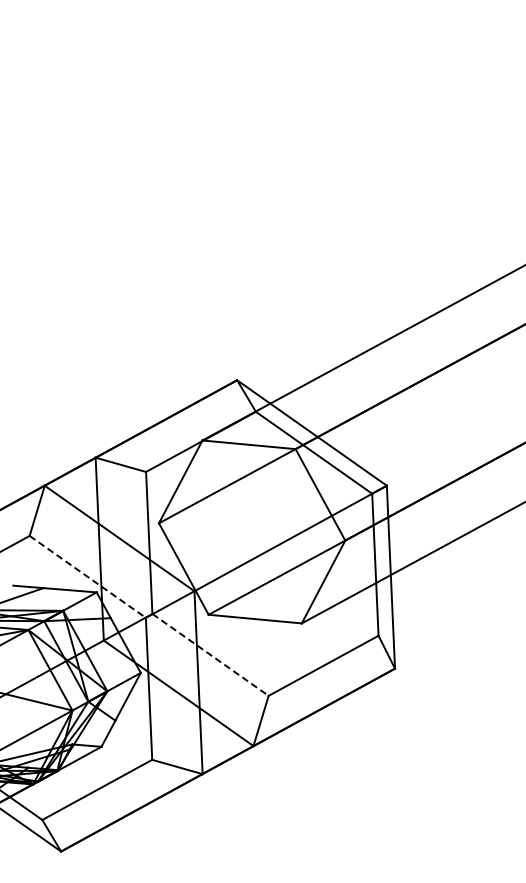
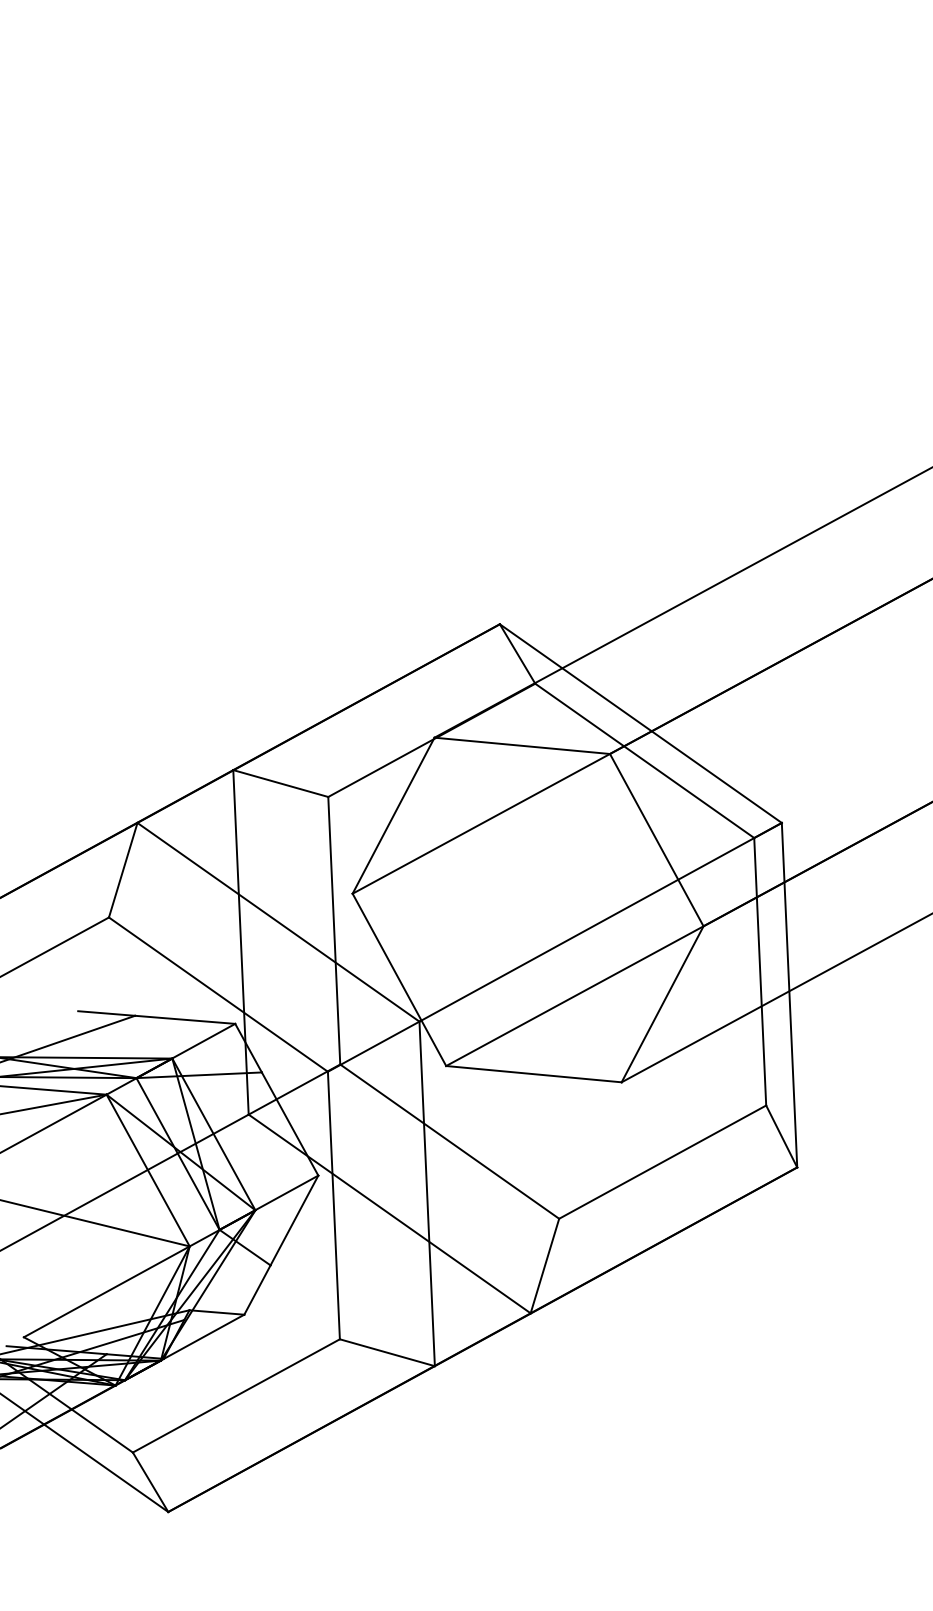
line: (88, 577) -> (219, 995), dashed -> solid
line: (210, 655) -> (449, 1142), dashed -> solid

